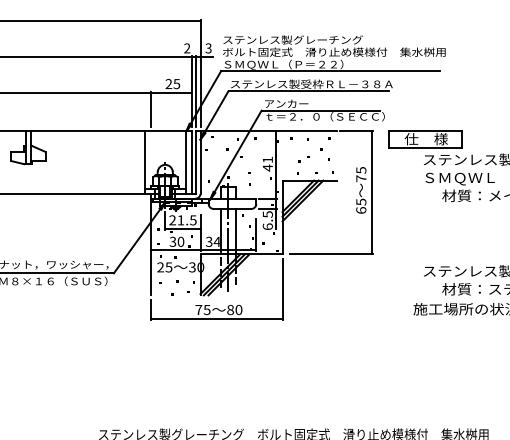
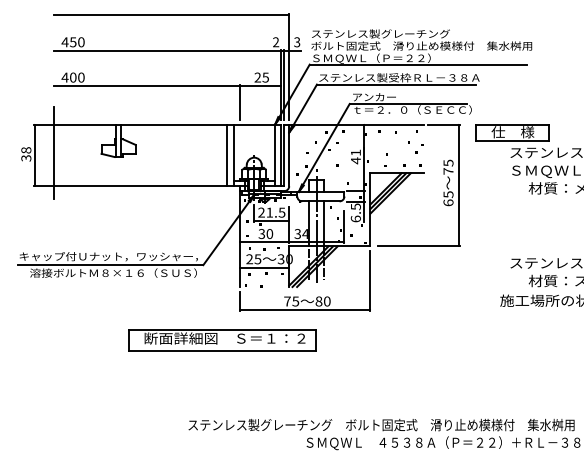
line: (138, 162) -> (227, 155), added
line: (175, 275) -> (264, 267), added
part: (133, 349) -> (222, 340), added

